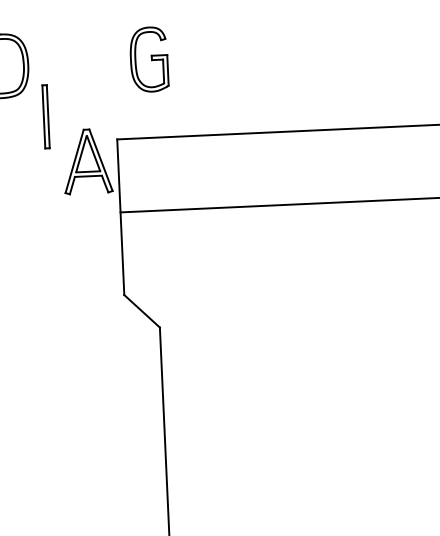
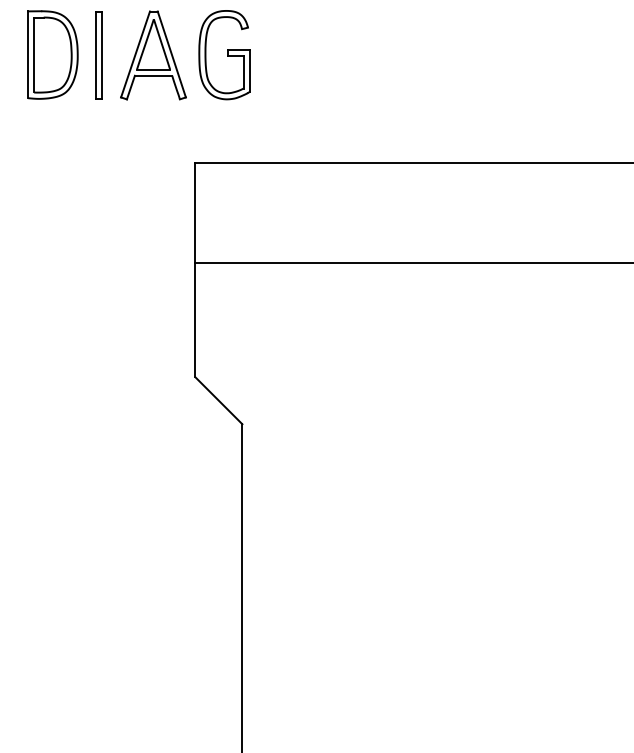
part: (149, 59) -> (224, 55), moved
part: (45, 116) -> (98, 55), moved
part: (87, 161) -> (153, 55), moved

